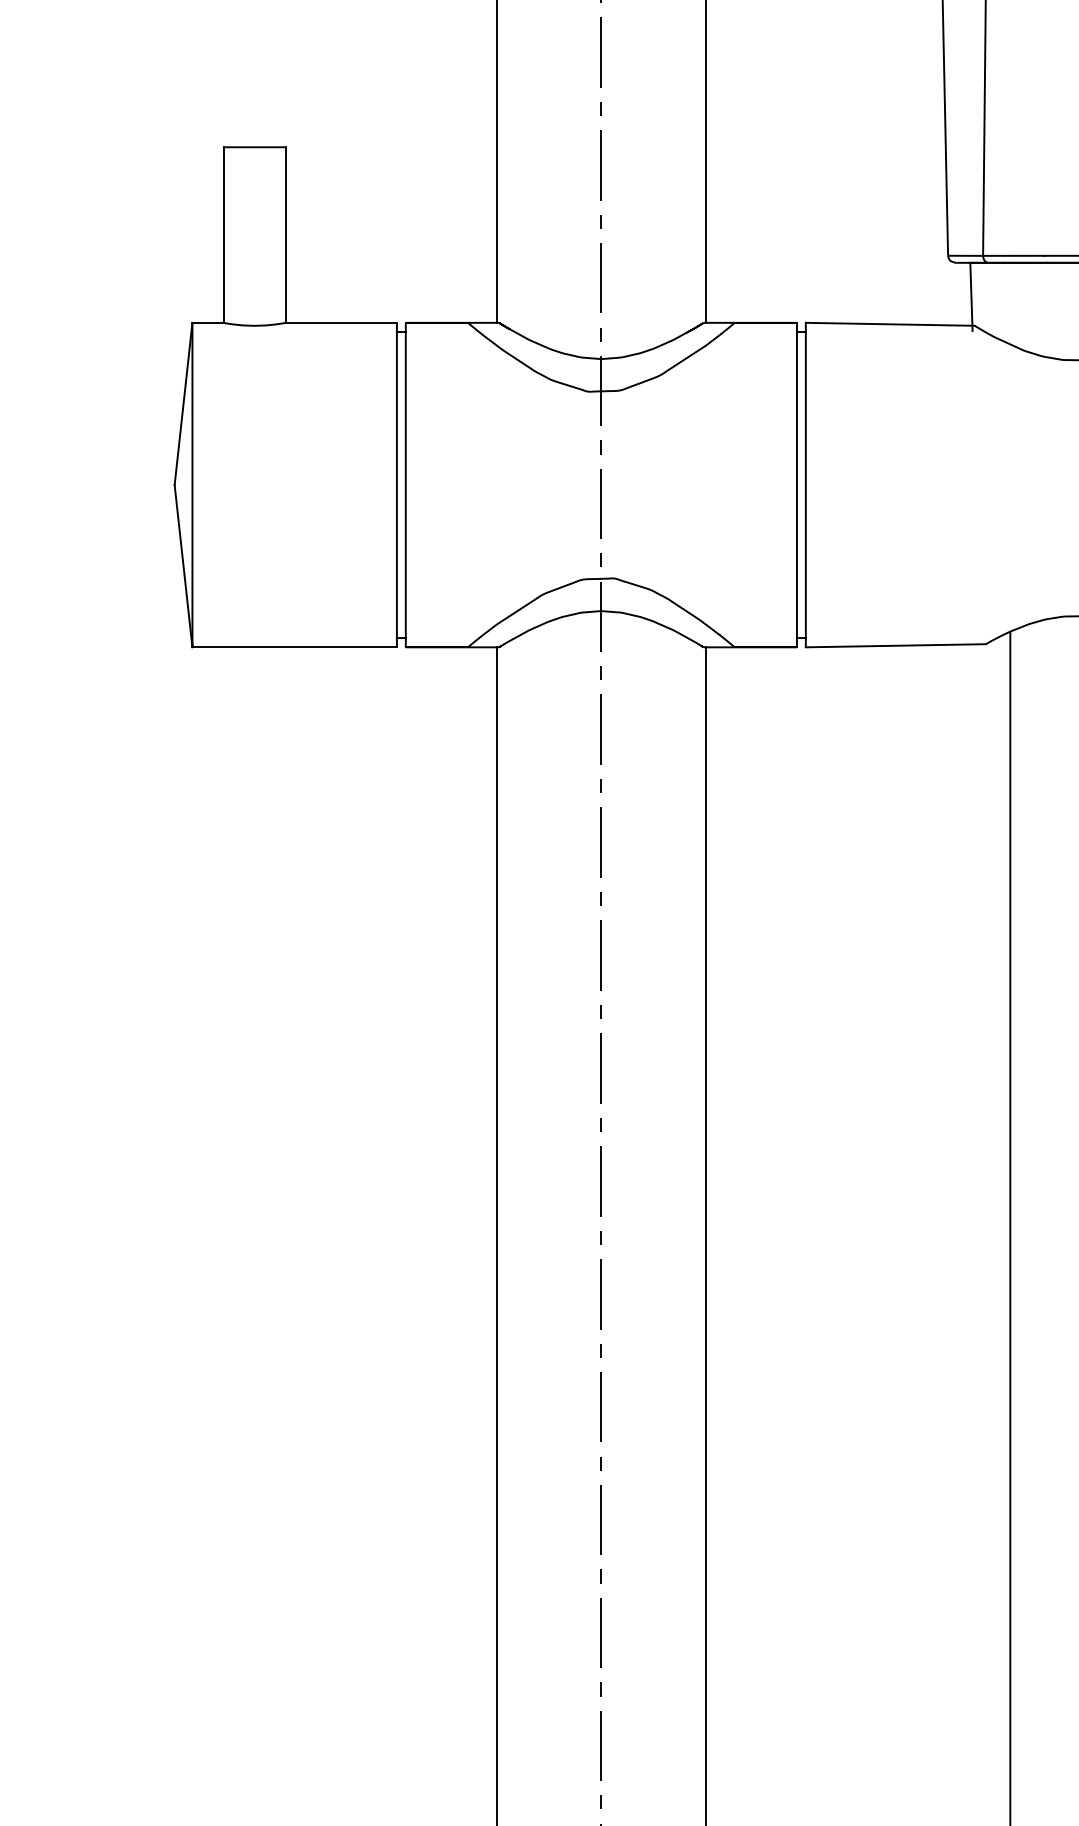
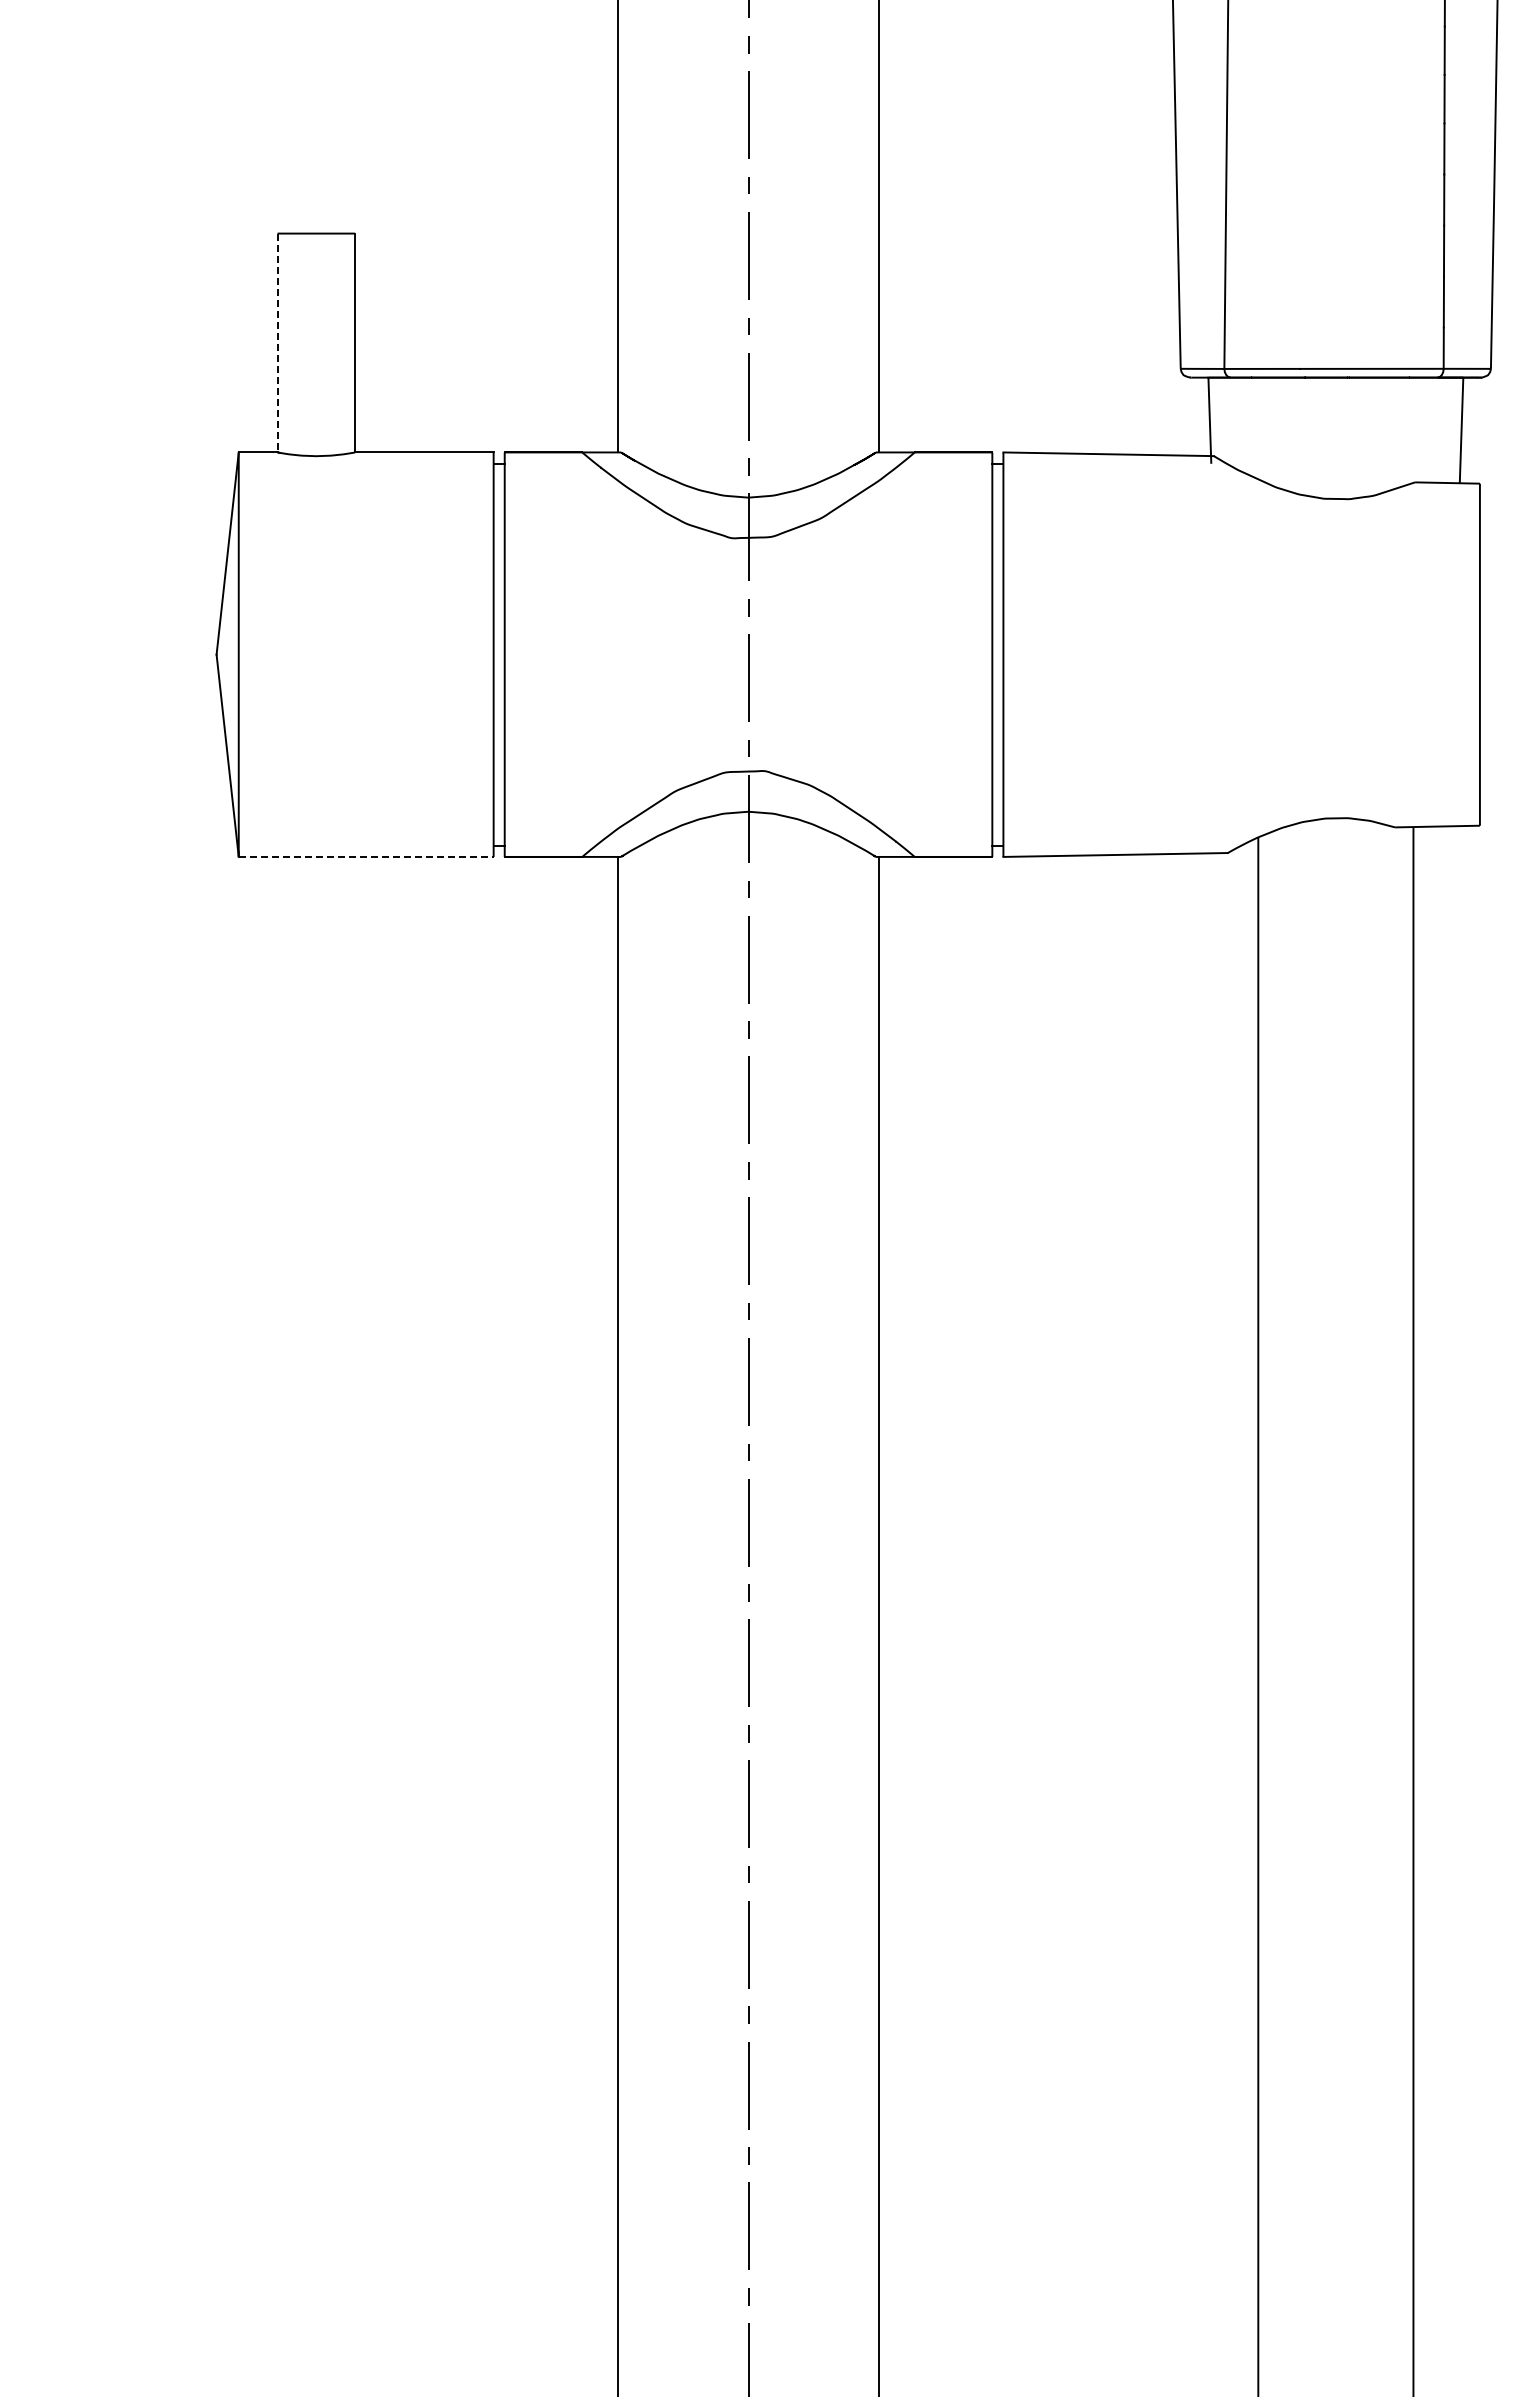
line: (223, 235) -> (277, 343), solid -> dashed
line: (294, 646) -> (366, 856), solid -> dashed

